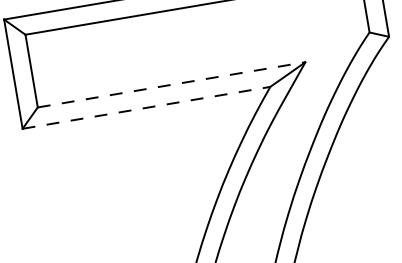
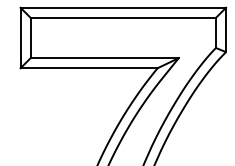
line: (173, 85) -> (105, 58), dashed -> solid
line: (147, 108) -> (89, 68), dashed -> solid

